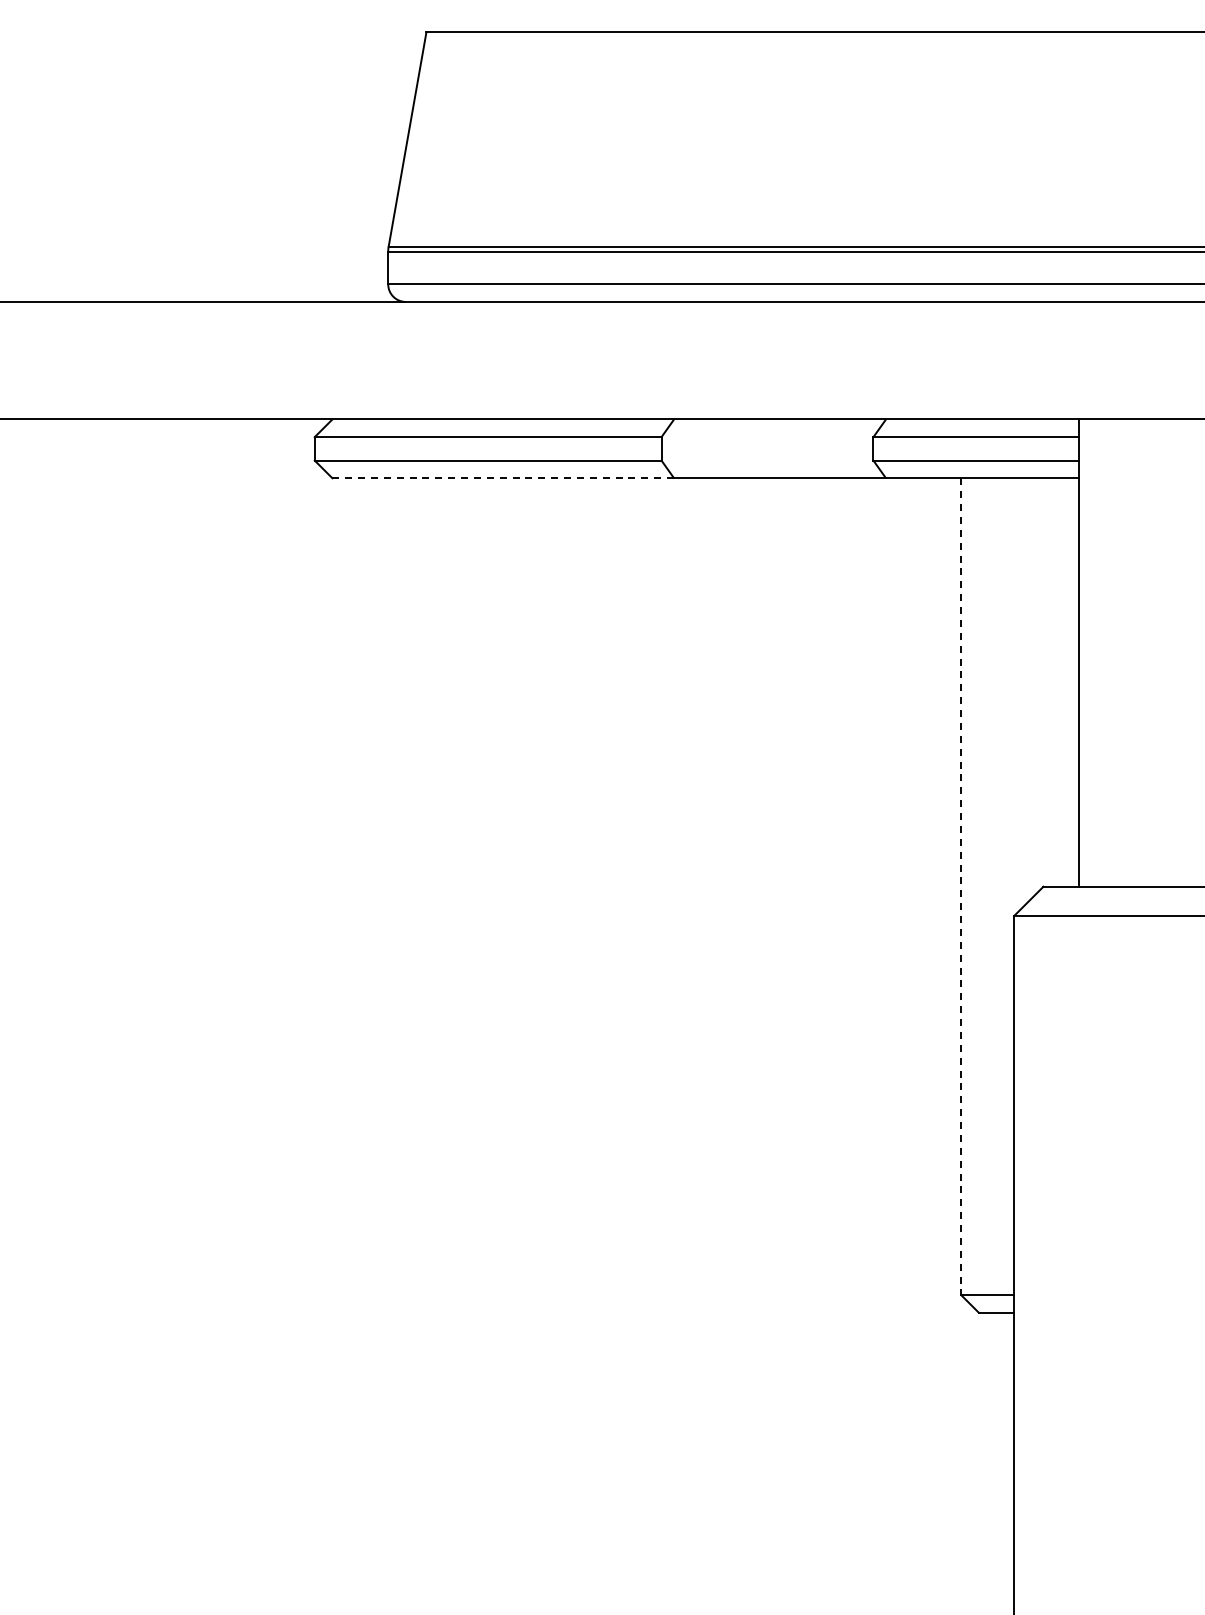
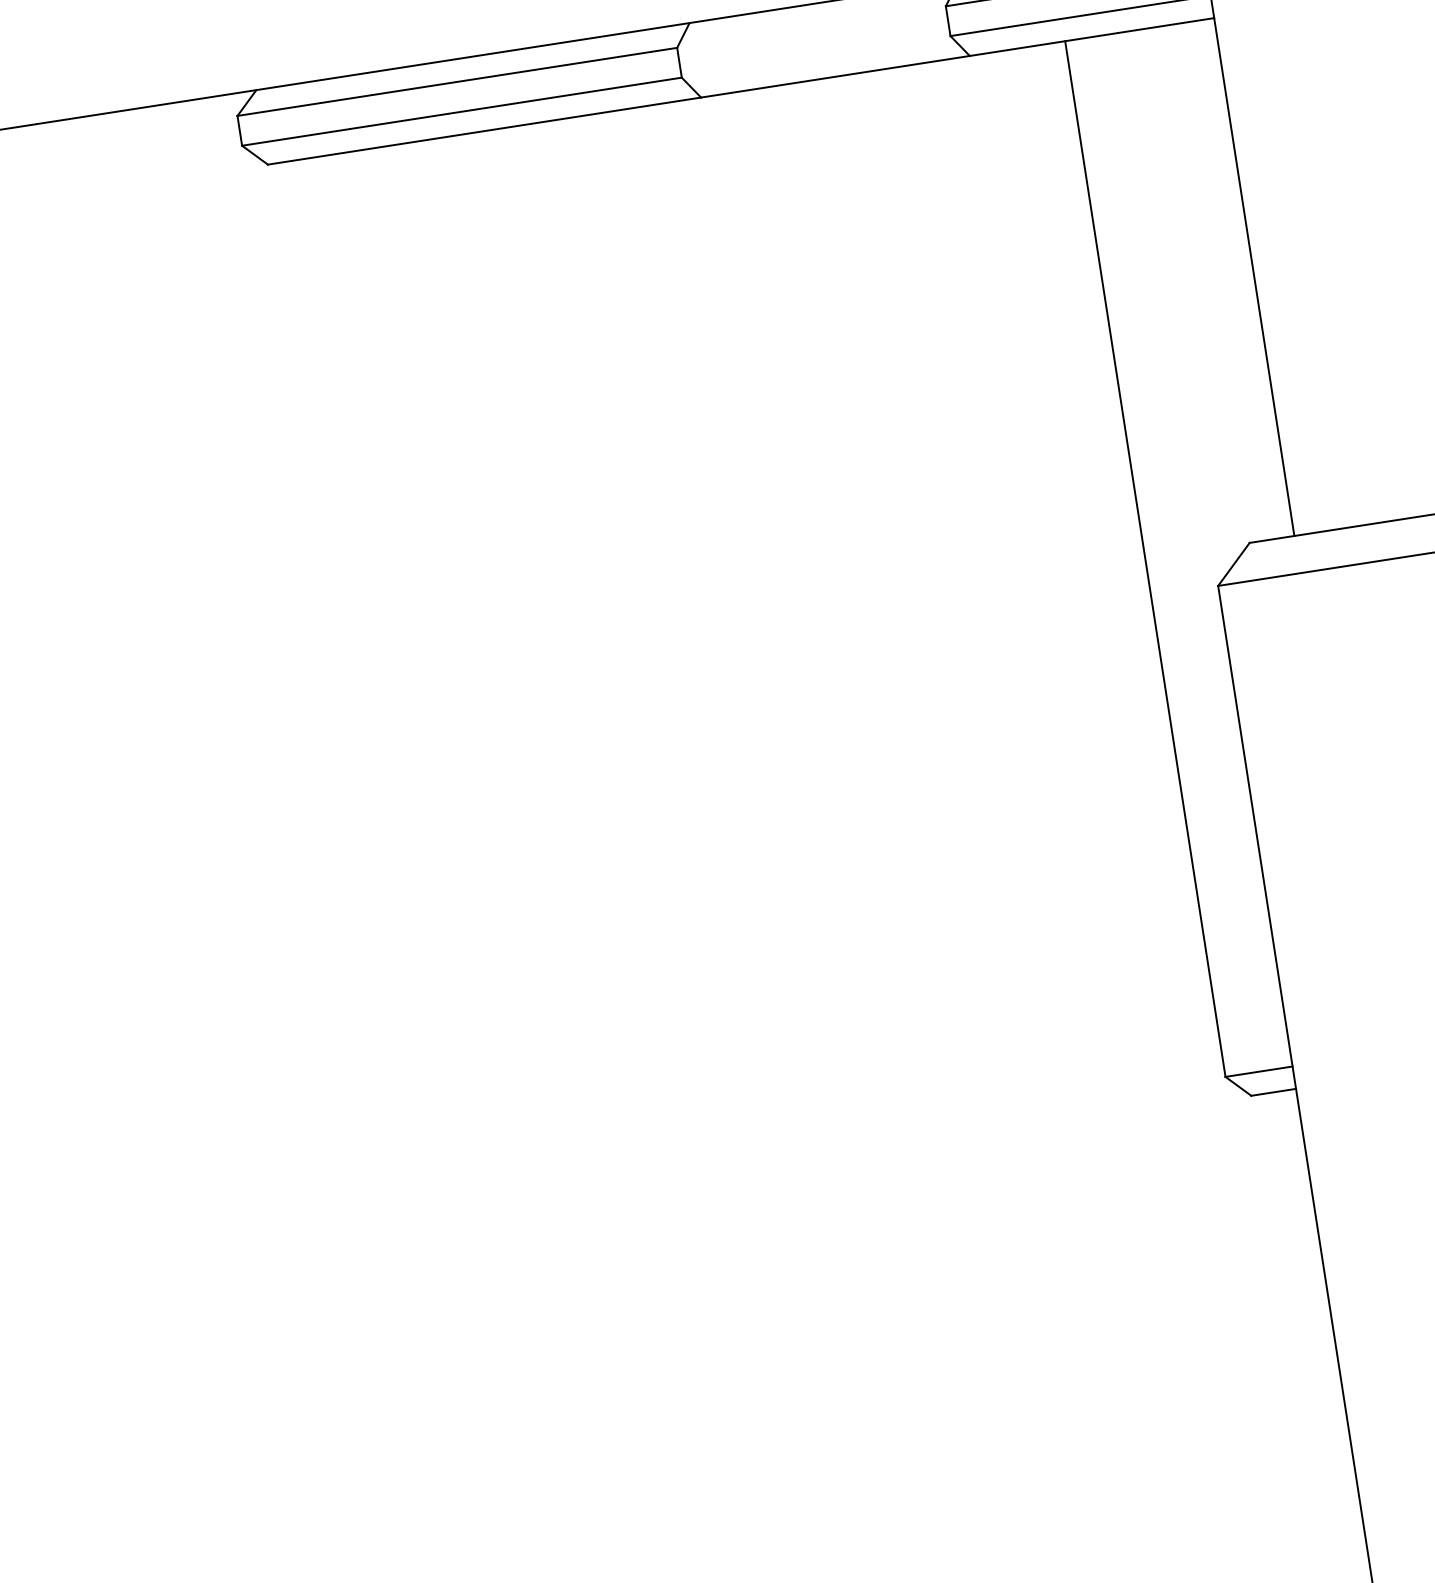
line: (503, 478) -> (484, 131), dashed -> solid
line: (961, 887) -> (1145, 560), dashed -> solid

